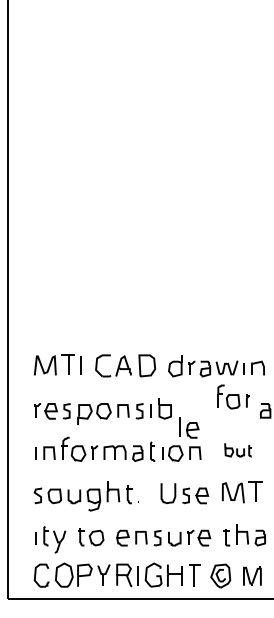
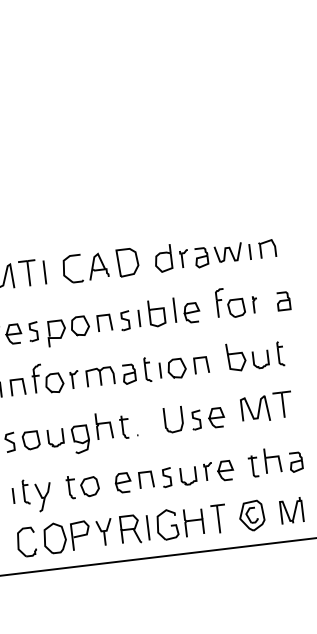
part: (233, 396) -> (236, 301), moved
part: (189, 427) -> (187, 309), moved
part: (237, 449) -> (254, 354), size x1.67

